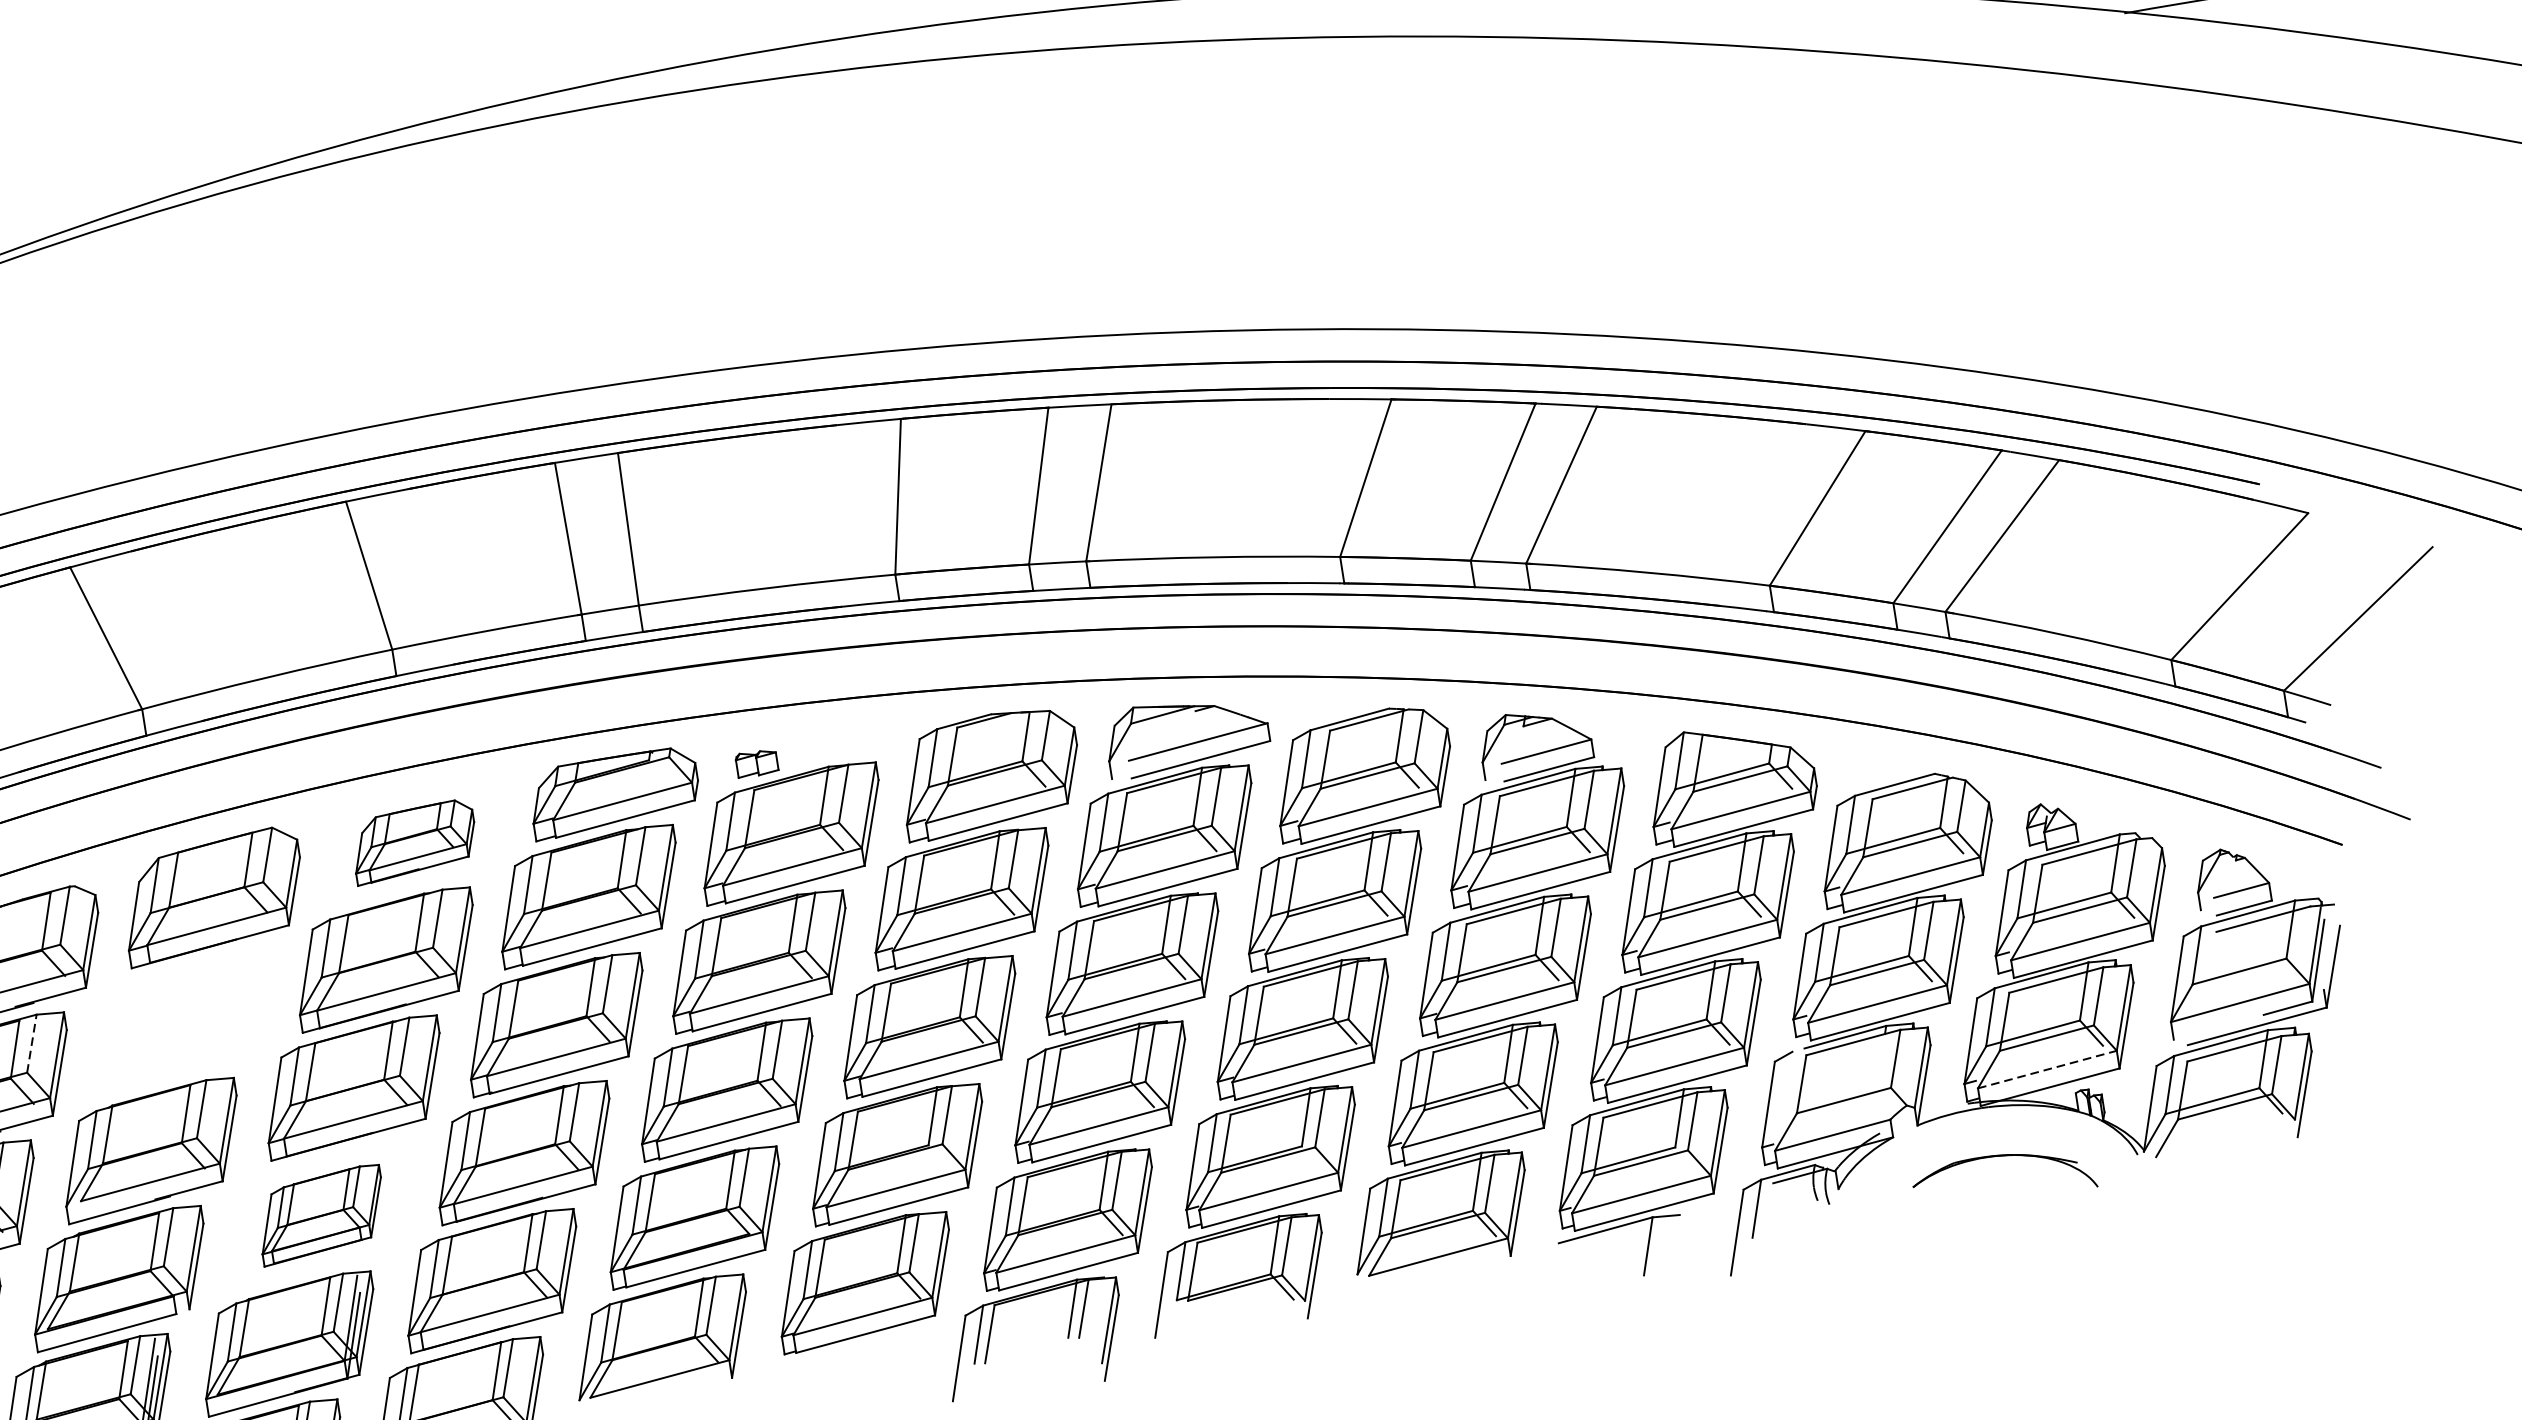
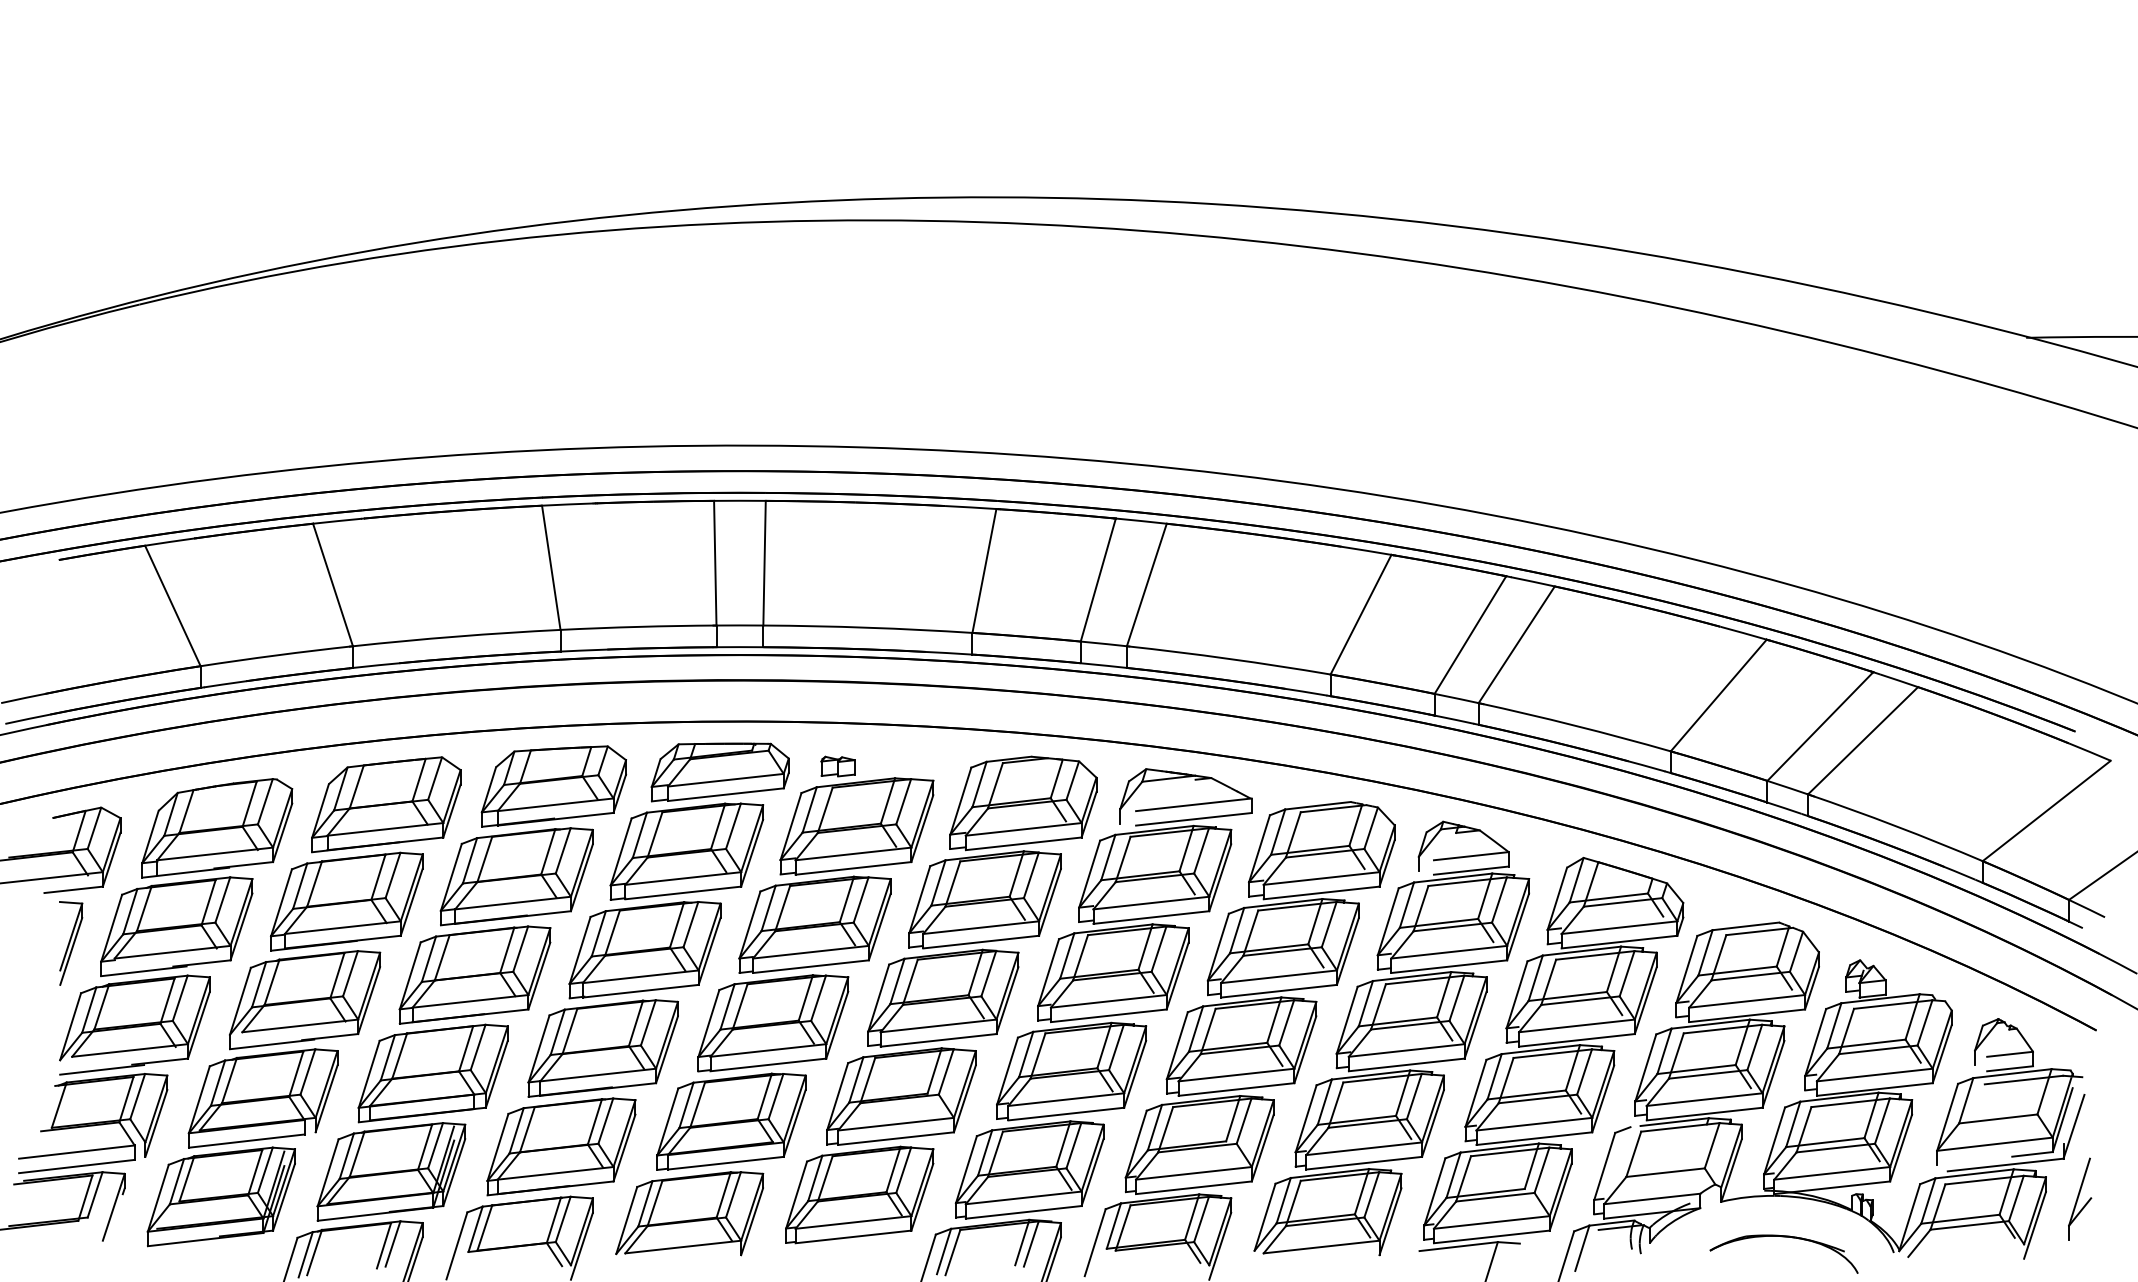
part: (413, 841) -> (553, 786), size x1.43
part: (183, 1021) -> (346, 901), added
line: (31, 1044) -> (222, 900), dashed -> solid
part: (2354, 1052) -> (2080, 1198), added
line: (2047, 1069) -> (1832, 1173), dashed -> solid
part: (320, 1215) -> (432, 1073), size x1.43

